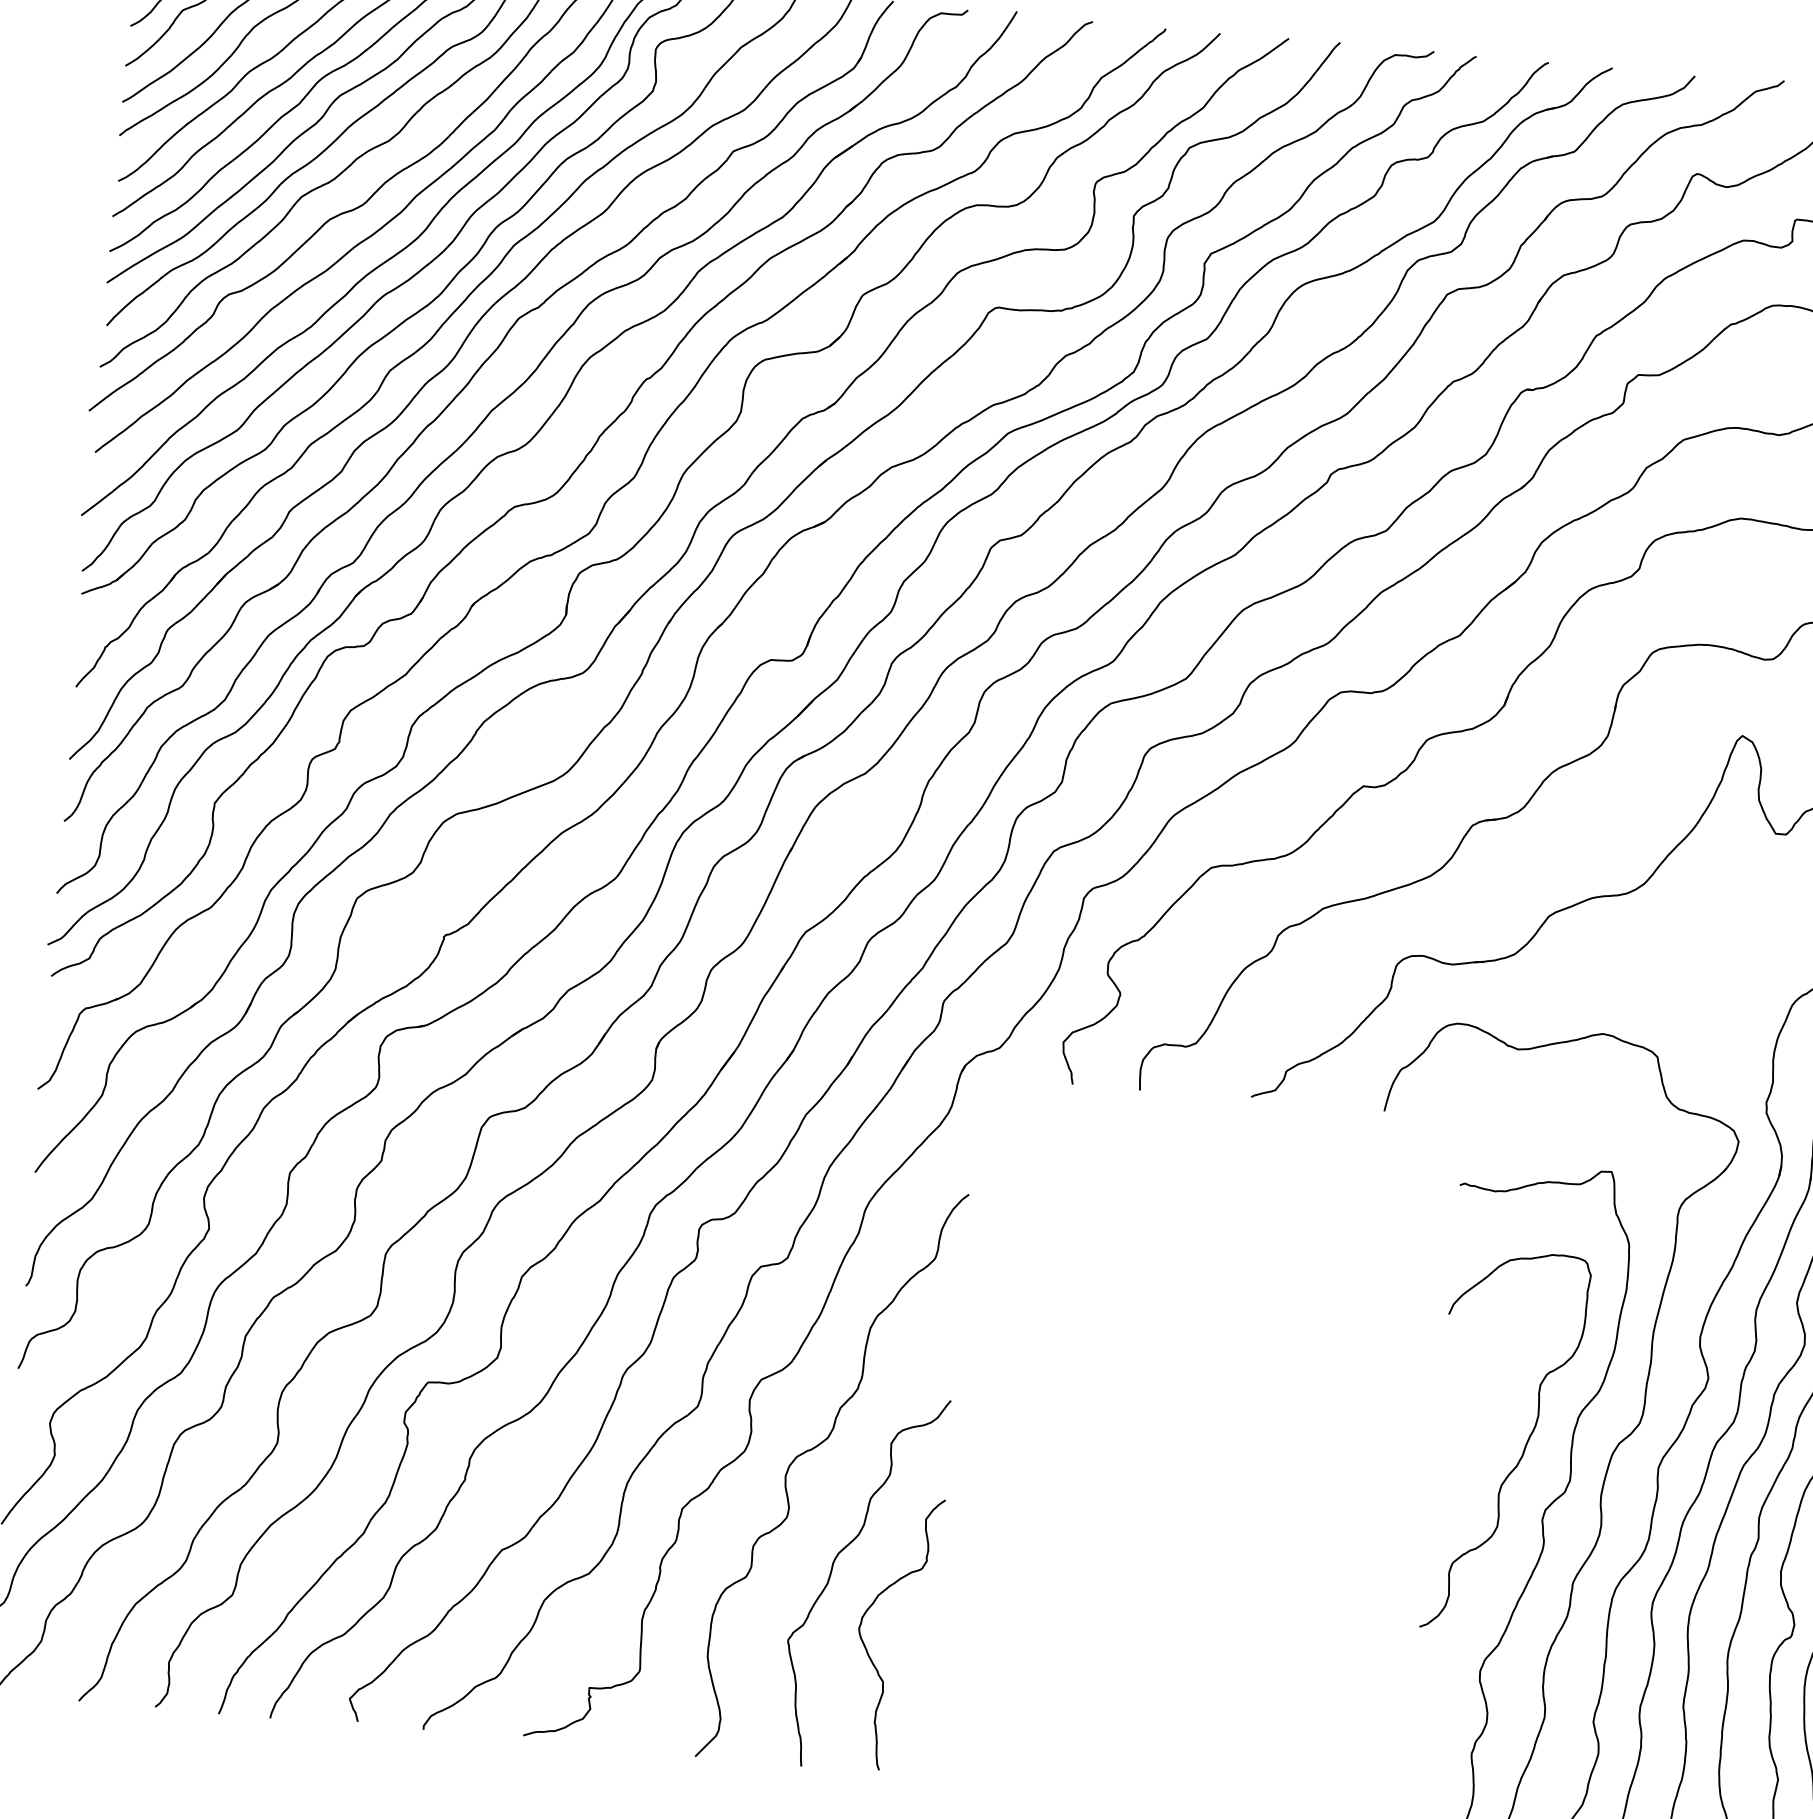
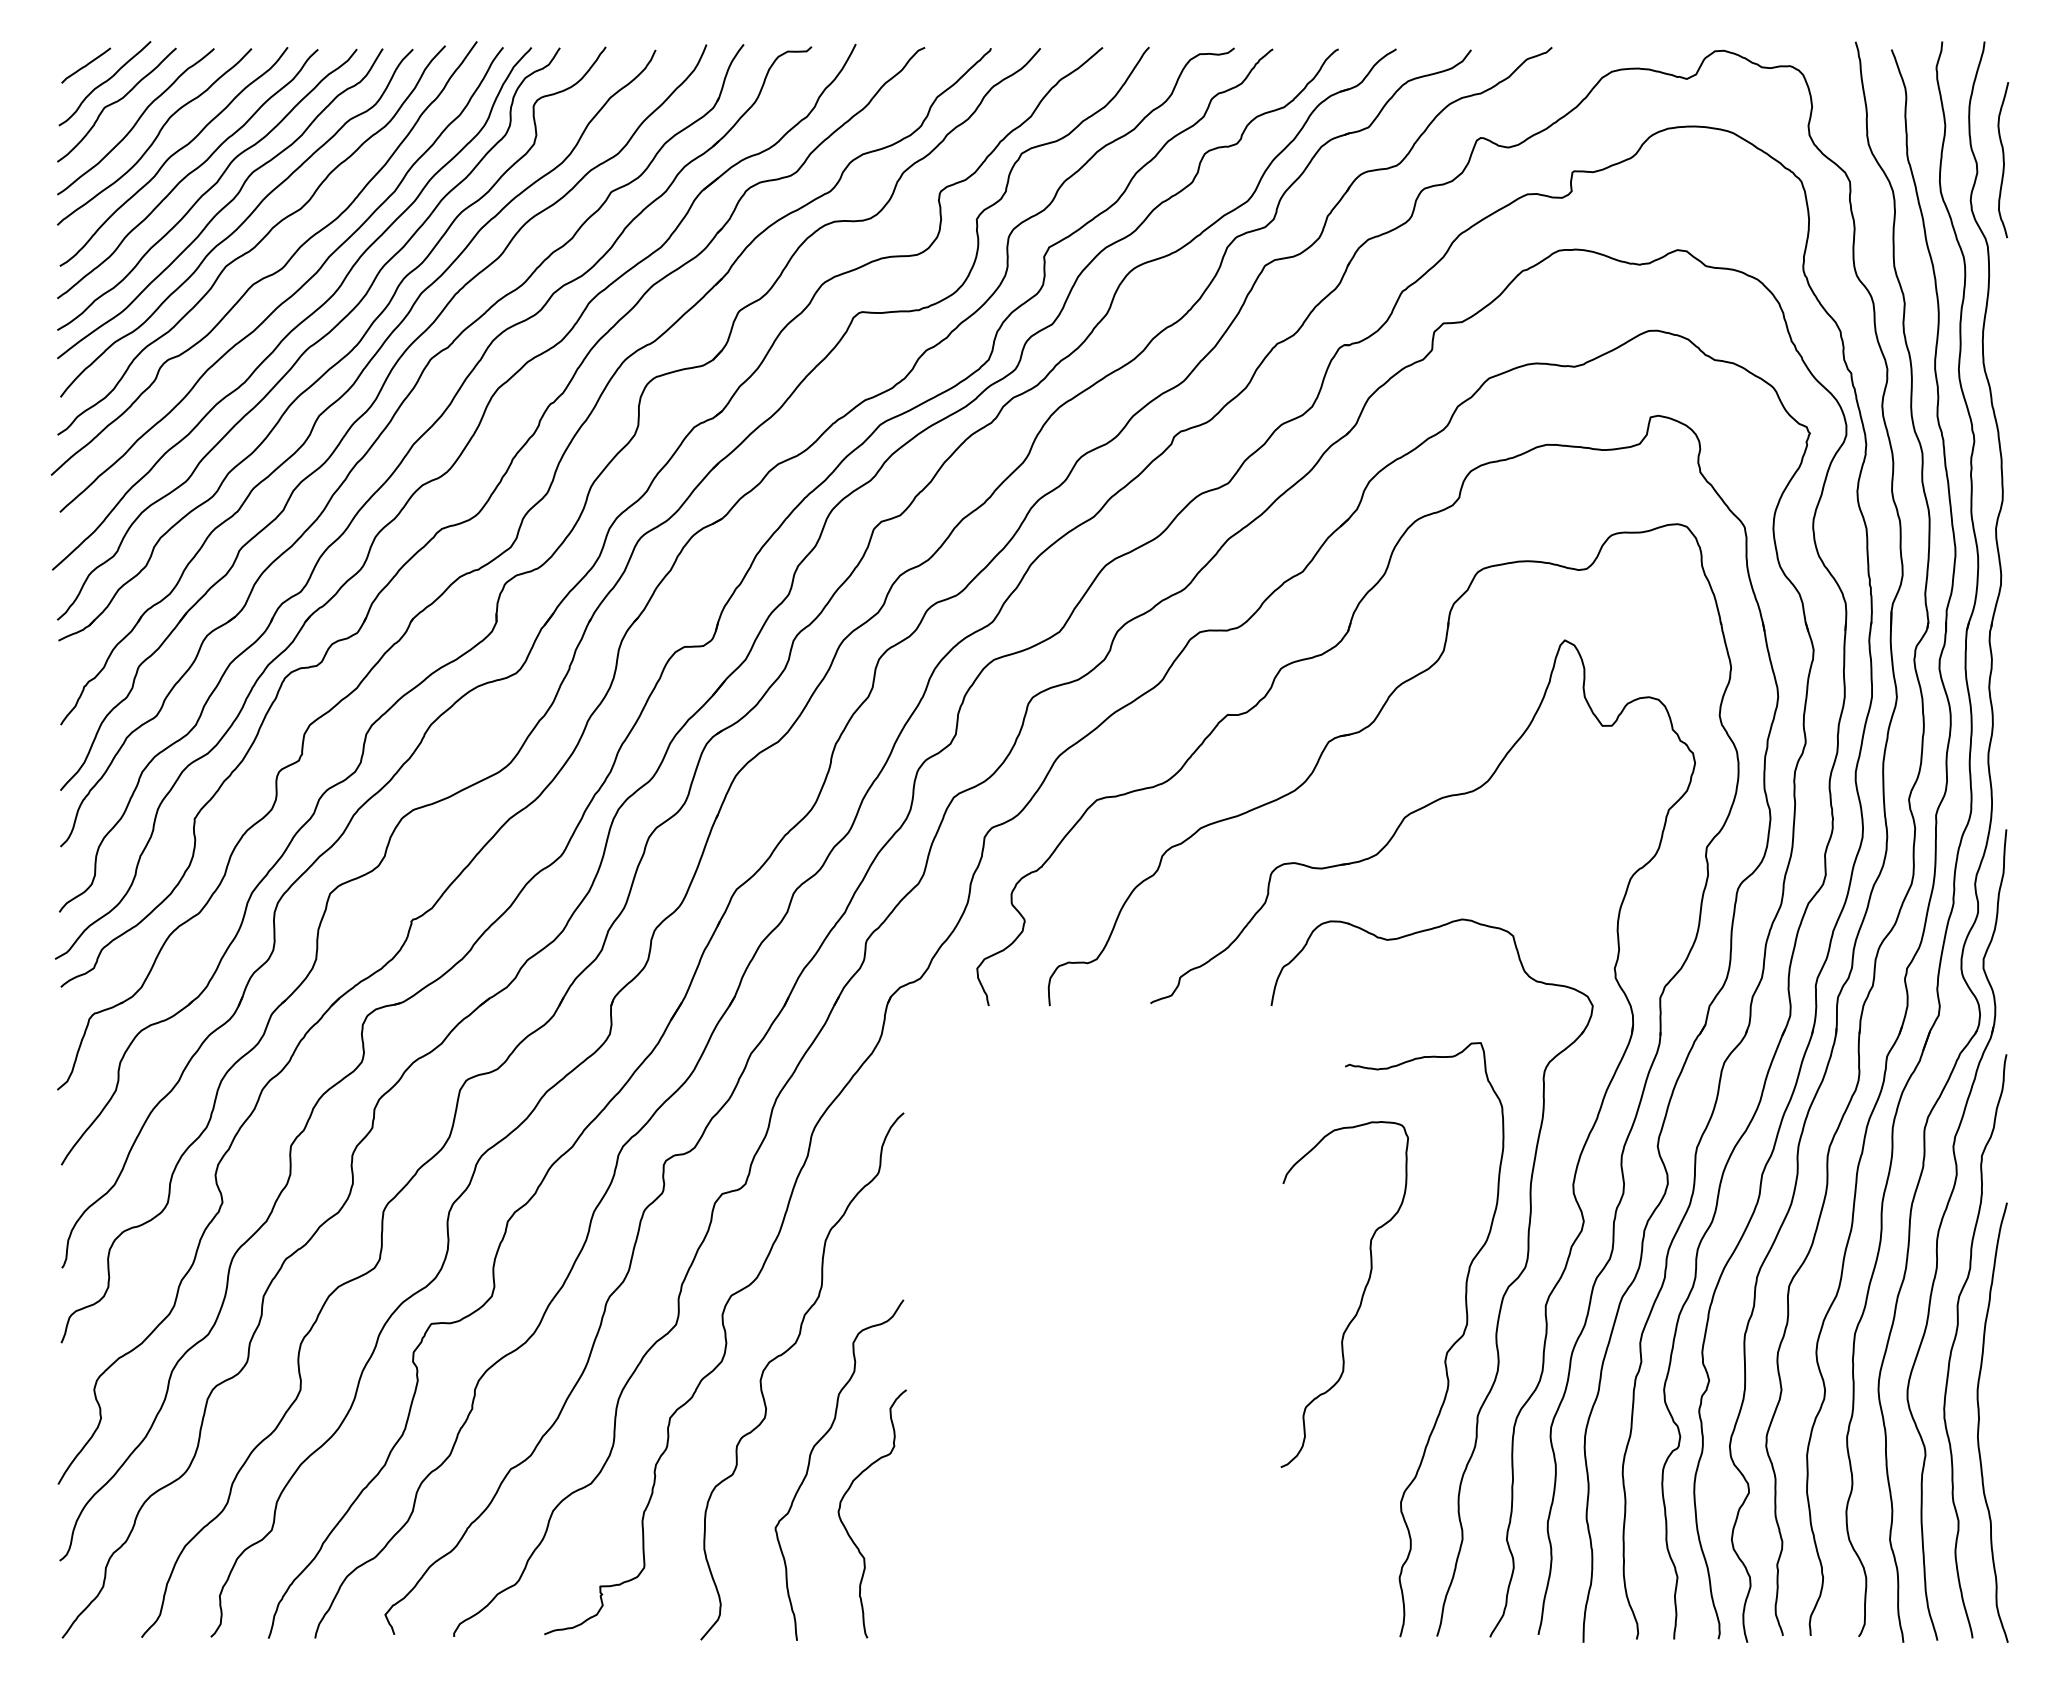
curve: (1523, 1450) -> (1360, 1300), moved

